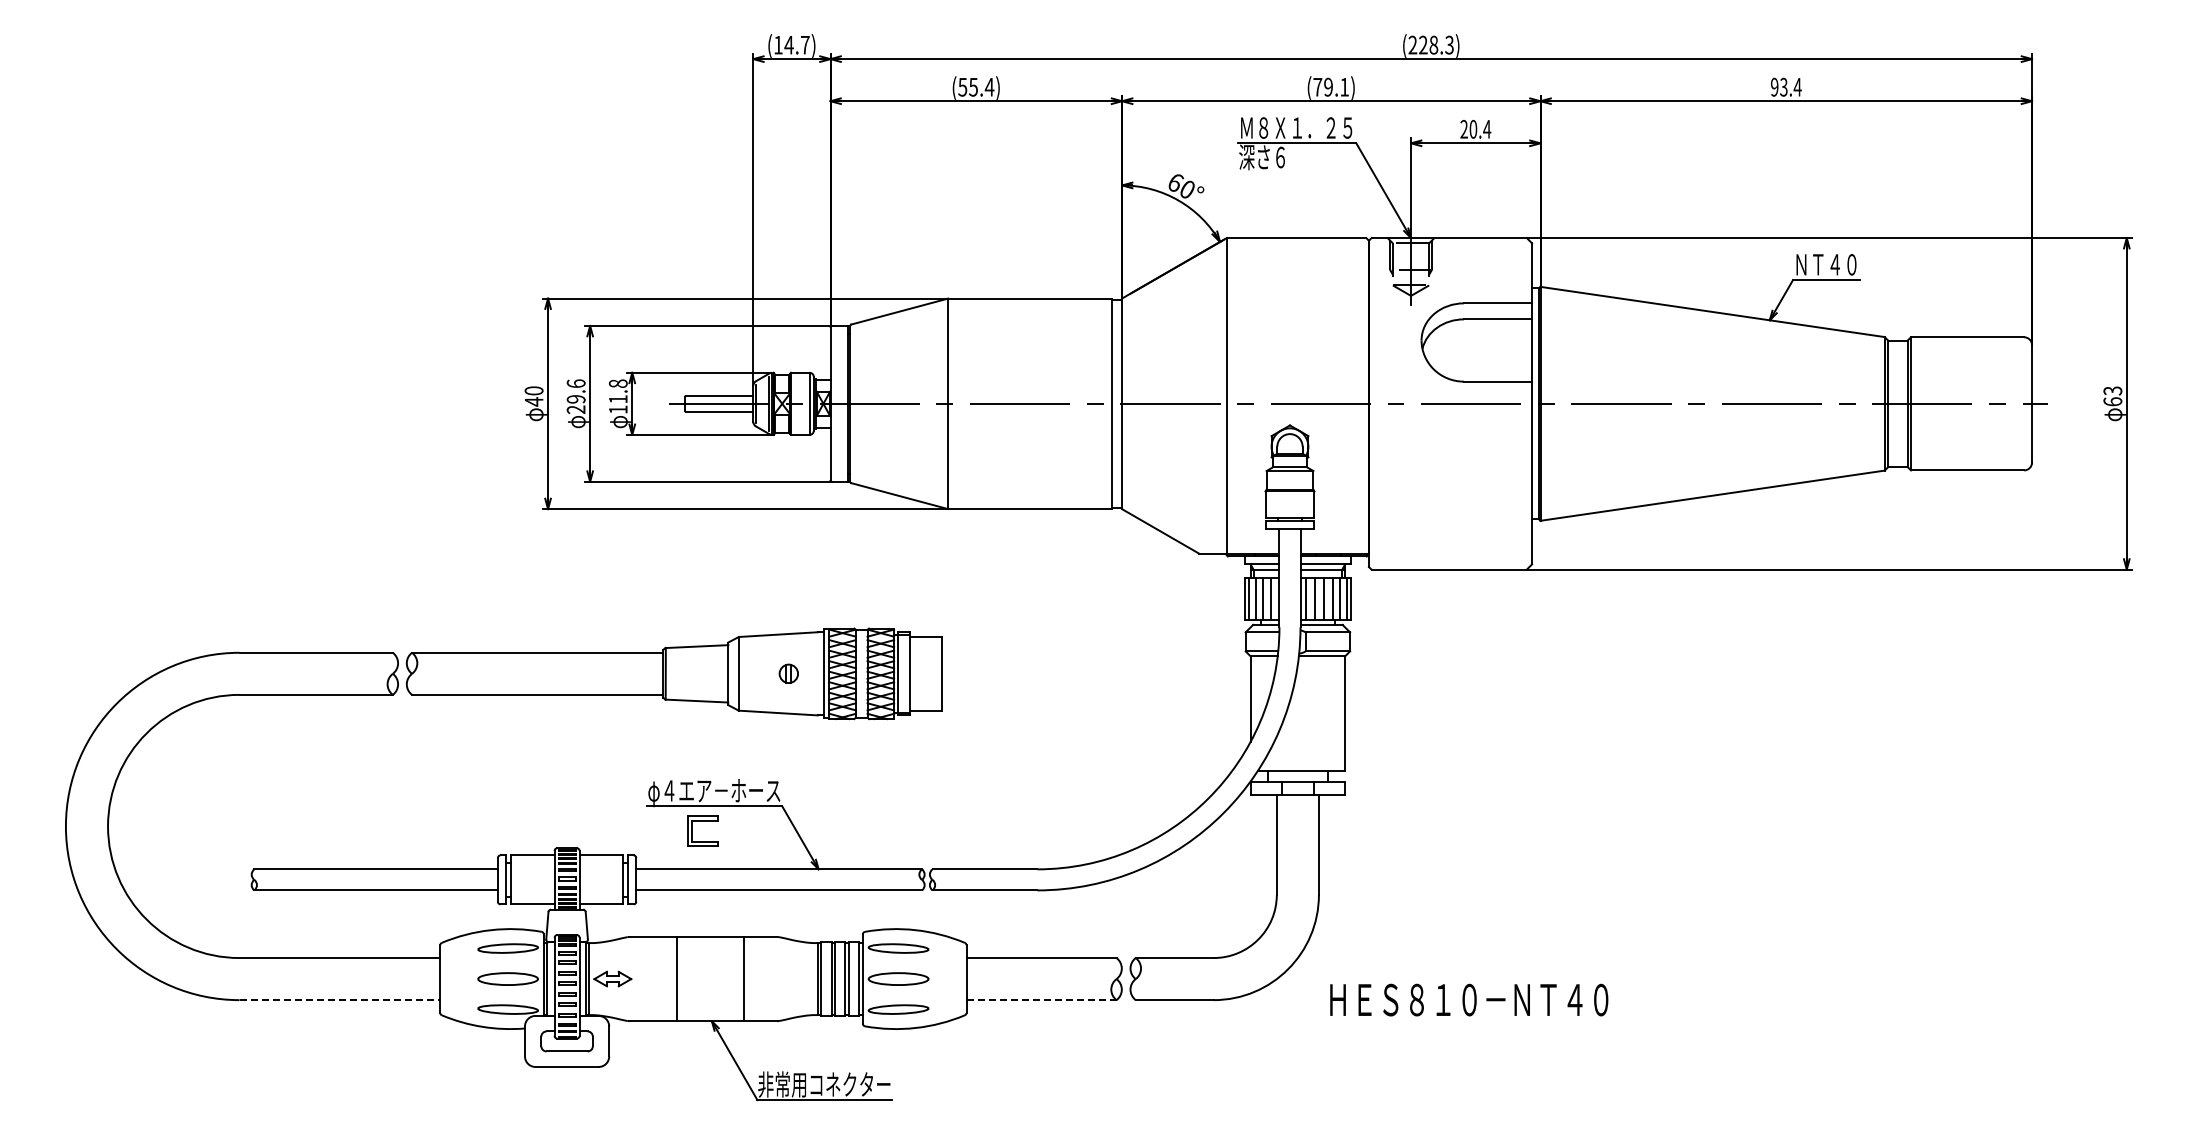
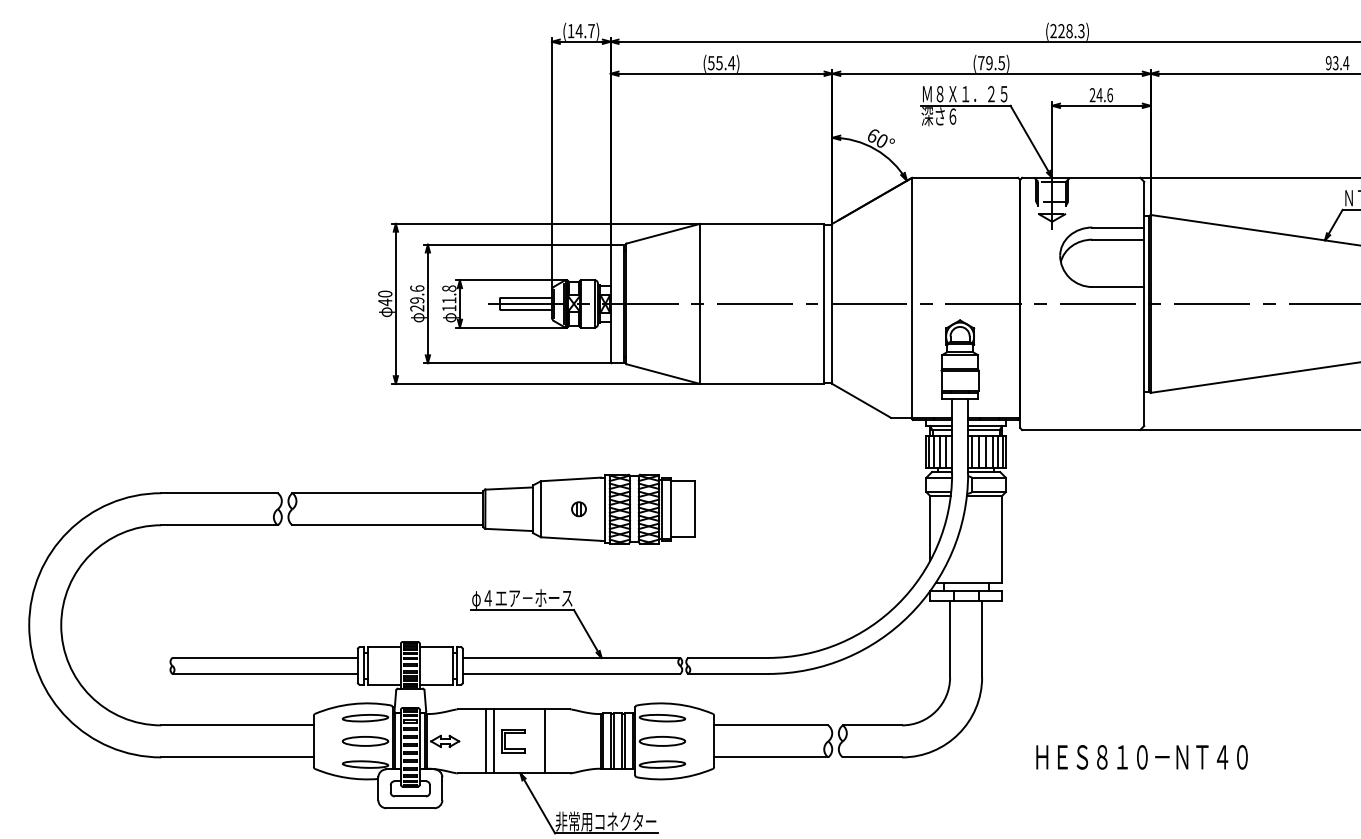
text: (1344, 87) -> (1001, 63), (79.1) -> (79.5)
text: (1480, 128) -> (1105, 94), 20.4 -> 24.6
part: (702, 821) -> (513, 734), moved
line: (666, 978) -> (485, 740), added
text: (1469, 999) -> (1142, 756), moved
line: (340, 1000) -> (238, 757), dashed -> solid
line: (1042, 1000) -> (771, 757), dashed -> solid

